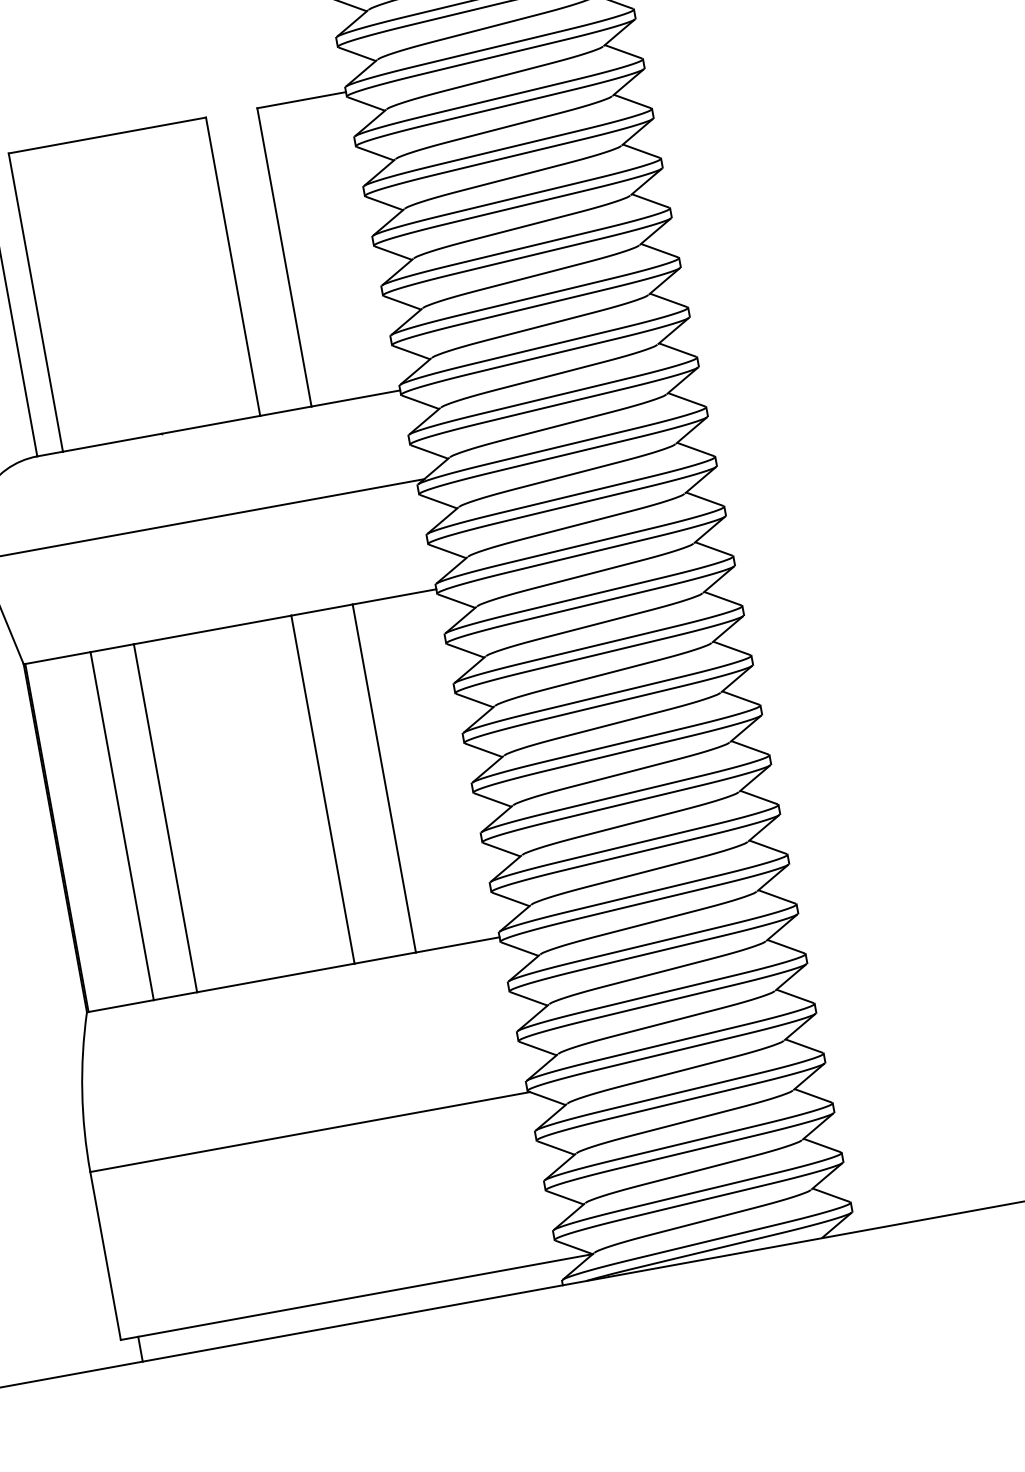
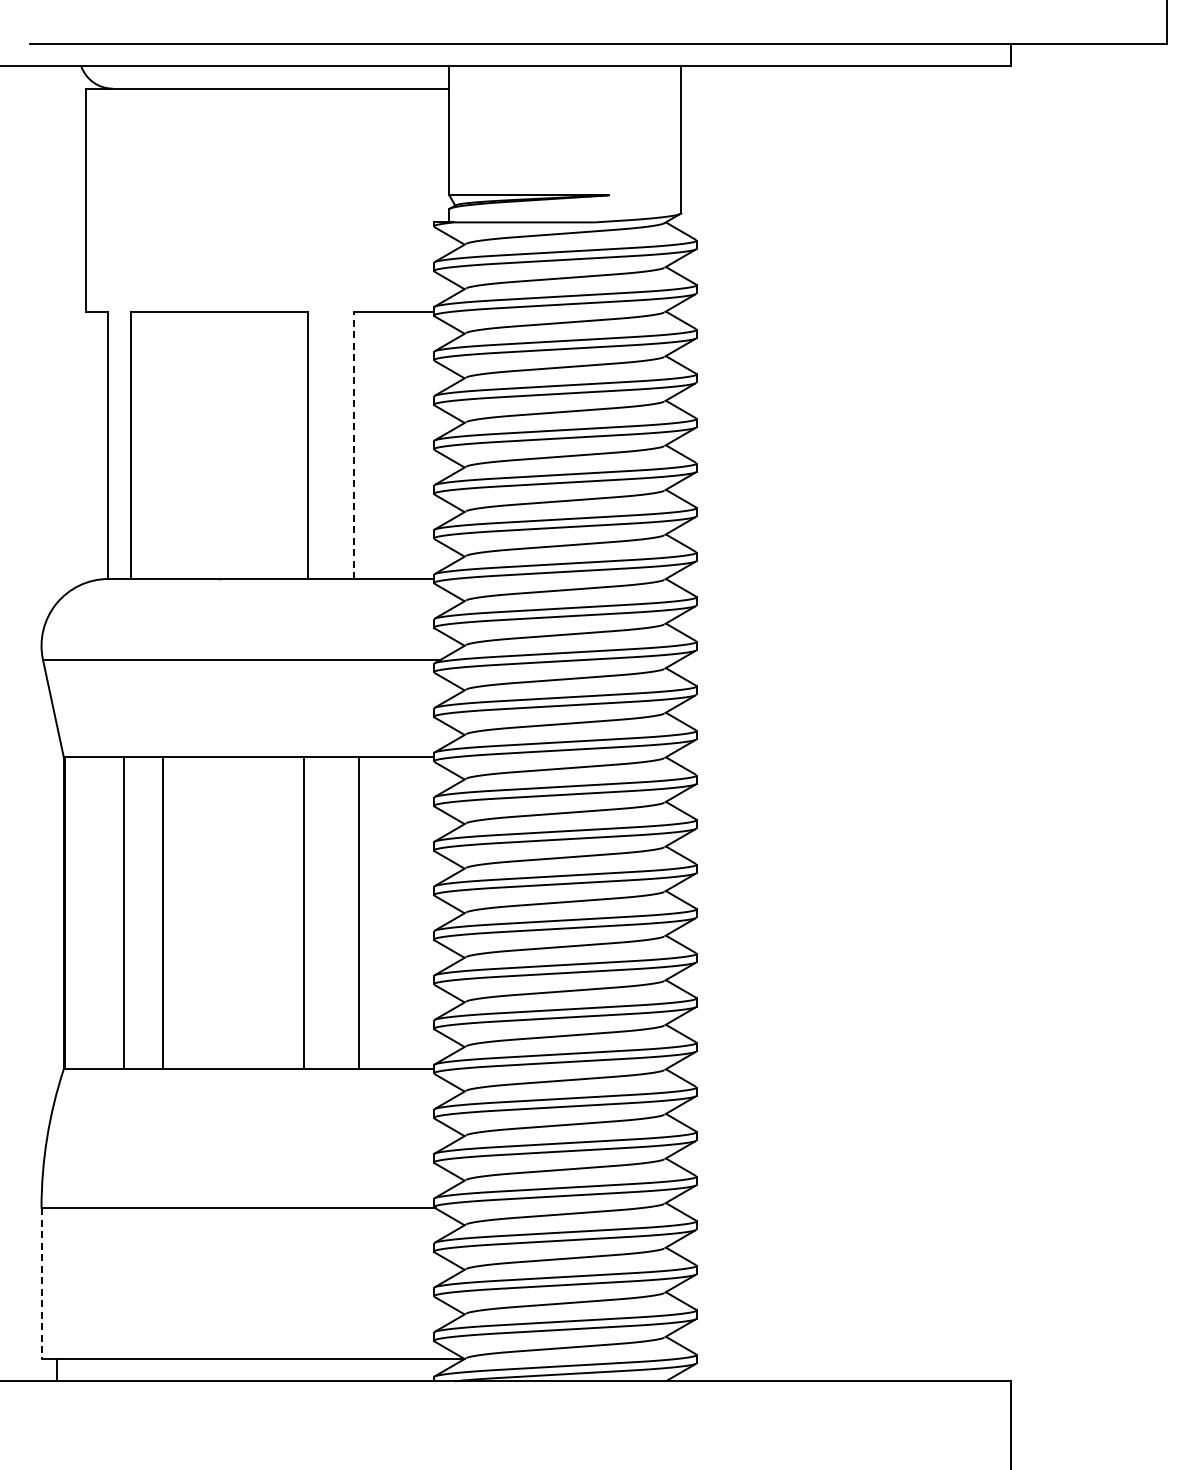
line: (284, 257) -> (354, 445), solid -> dashed
line: (105, 1256) -> (41, 1284), solid -> dashed

